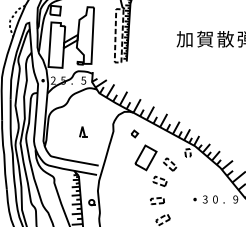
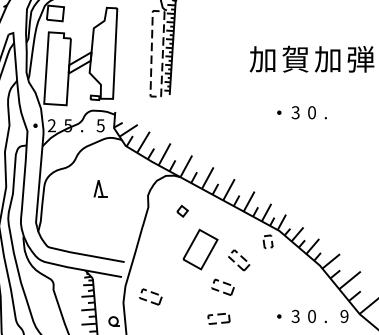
text: (225, 39) -> (328, 59), 散 -> 加
part: (208, 72) -> (300, 112), added
part: (83, 131) -> (100, 188), moved
part: (114, 186) -> (150, 295), added

